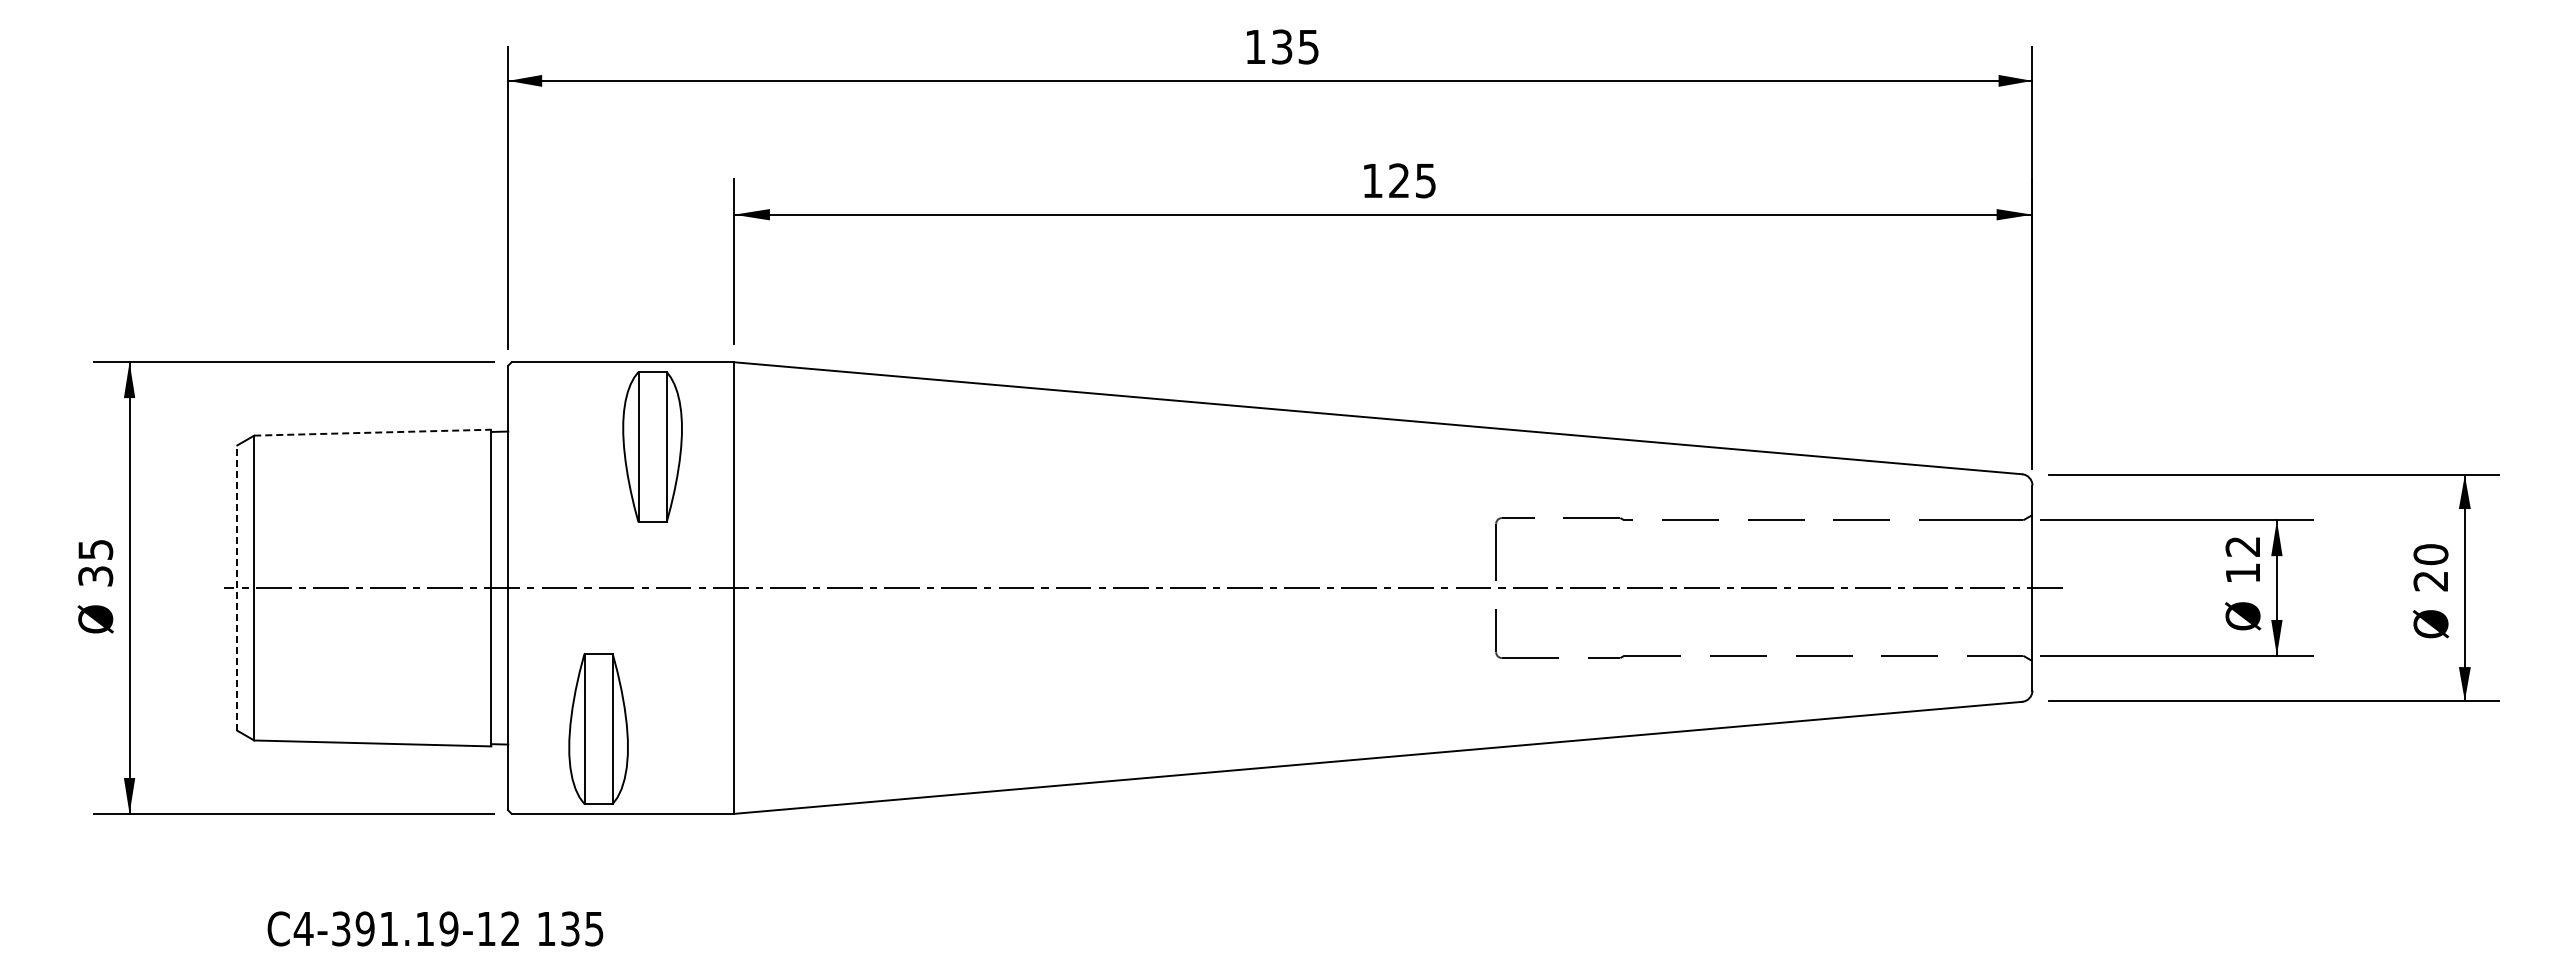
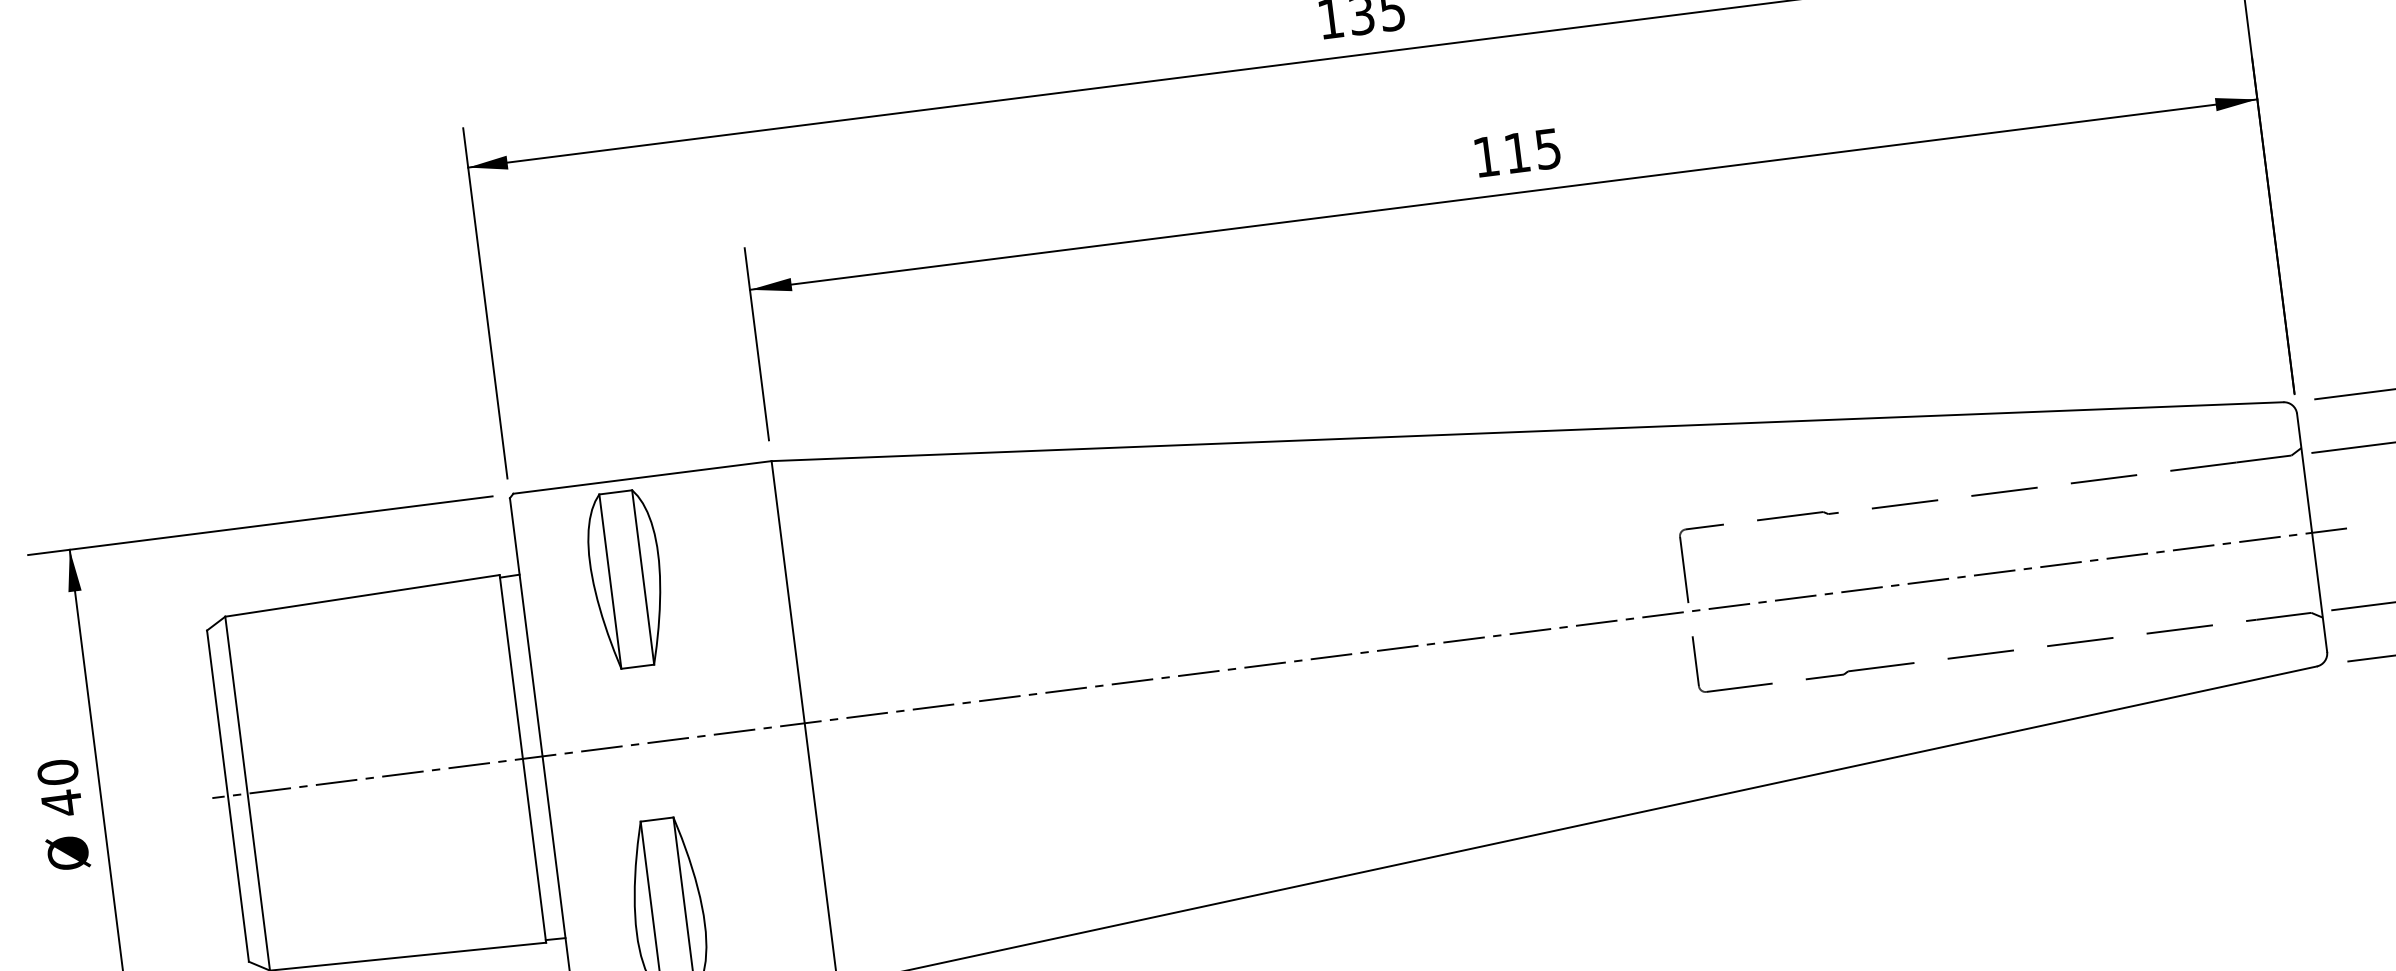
text: (1398, 180) -> (1516, 152), 125 -> 115
line: (372, 432) -> (362, 595), dashed -> solid
part: (652, 446) -> (626, 578), moved
text: (95, 563) -> (59, 788), 35 -> 40
line: (237, 588) -> (228, 796), dashed -> solid

